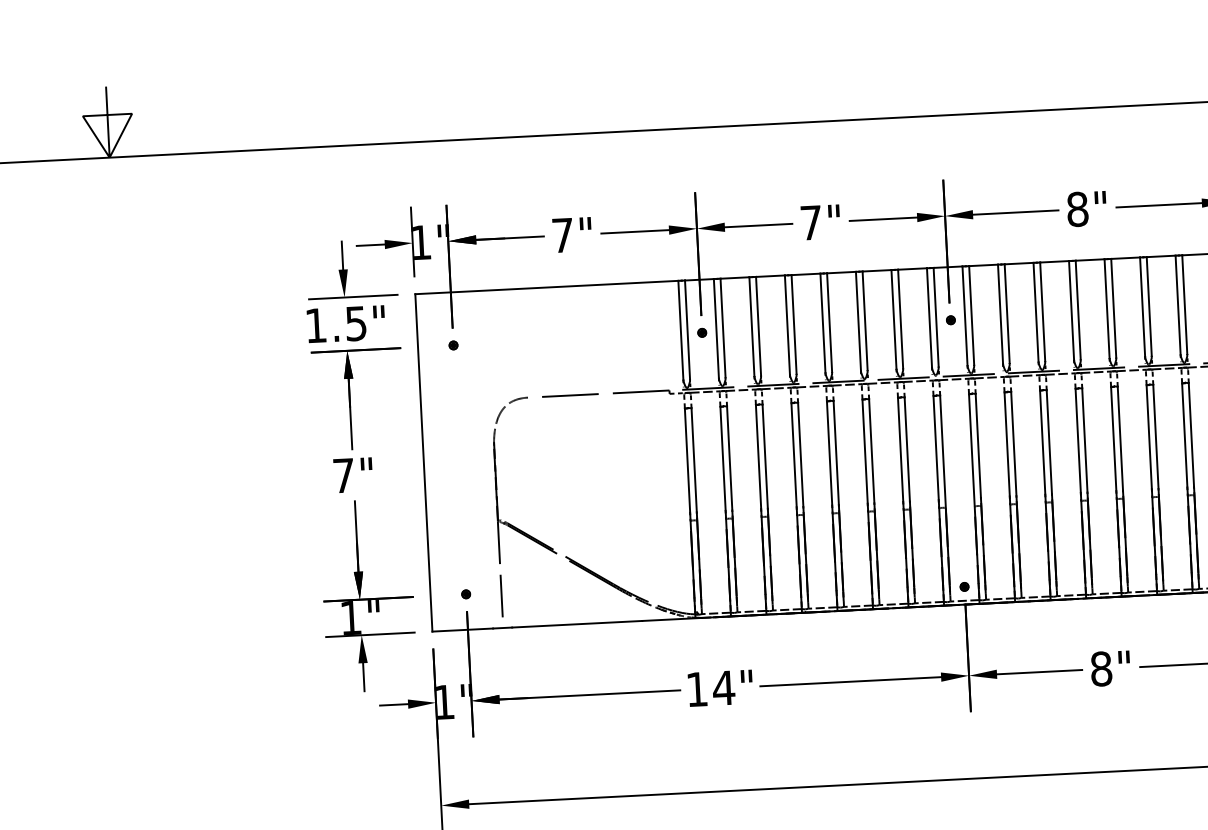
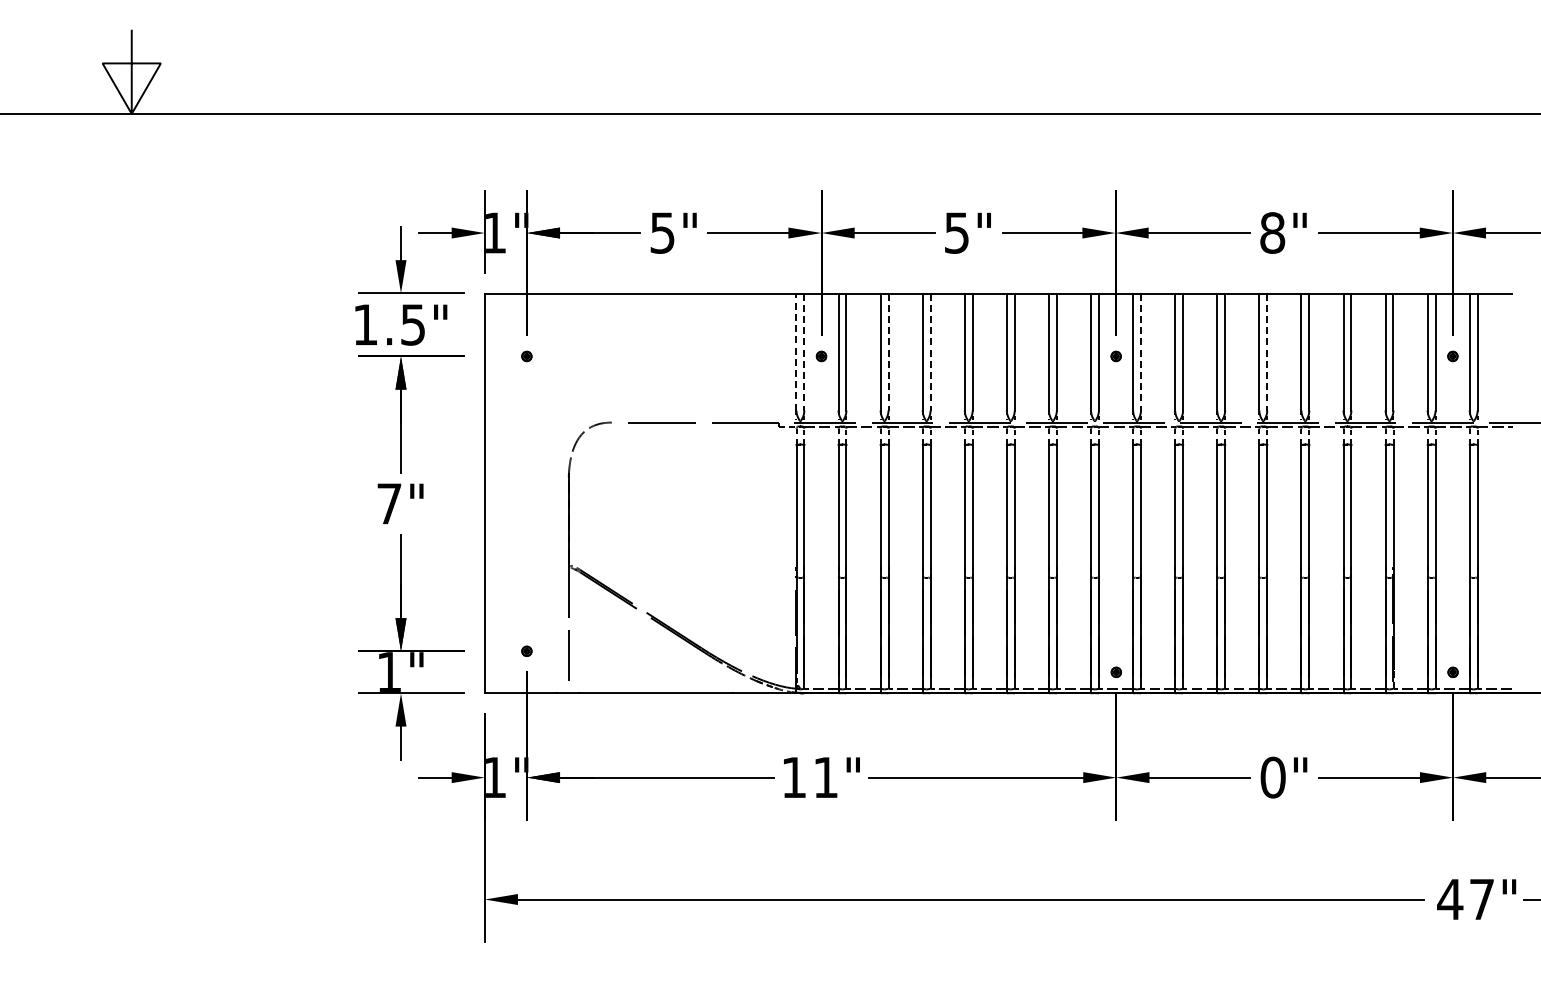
text: (810, 222) -> (956, 232), 7" -> 5"
text: (562, 235) -> (662, 232), 7" -> 5"
line: (1078, 310) -> (1267, 352), solid -> dashed
line: (972, 315) -> (1141, 352), solid -> dashed
line: (794, 324) -> (930, 352), solid -> dashed
line: (758, 326) -> (888, 352), solid -> dashed
line: (680, 329) -> (796, 351), solid -> dashed
line: (687, 330) -> (804, 352), solid -> dashed
text: (1100, 668) -> (1272, 777), 8" -> 0"
text: (723, 688) -> (825, 777), 14" -> 11"

